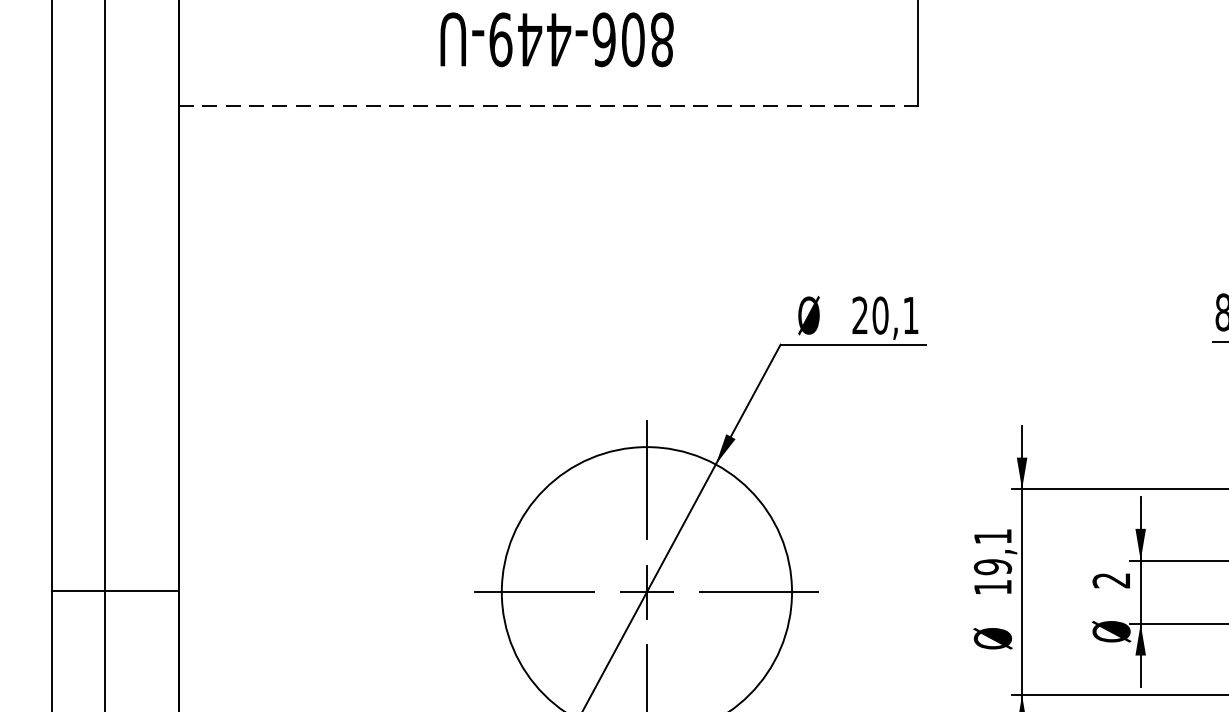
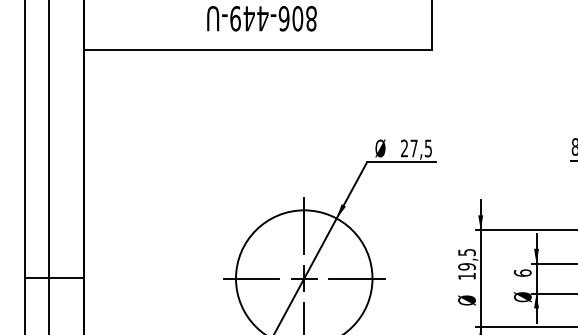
line: (547, 105) -> (257, 49), dashed -> solid
text: (894, 315) -> (420, 148), 20,1 -> 27,5
text: (991, 536) -> (466, 252), 19,1 -> 19,5
text: (1110, 579) -> (522, 272), 2 -> 6

